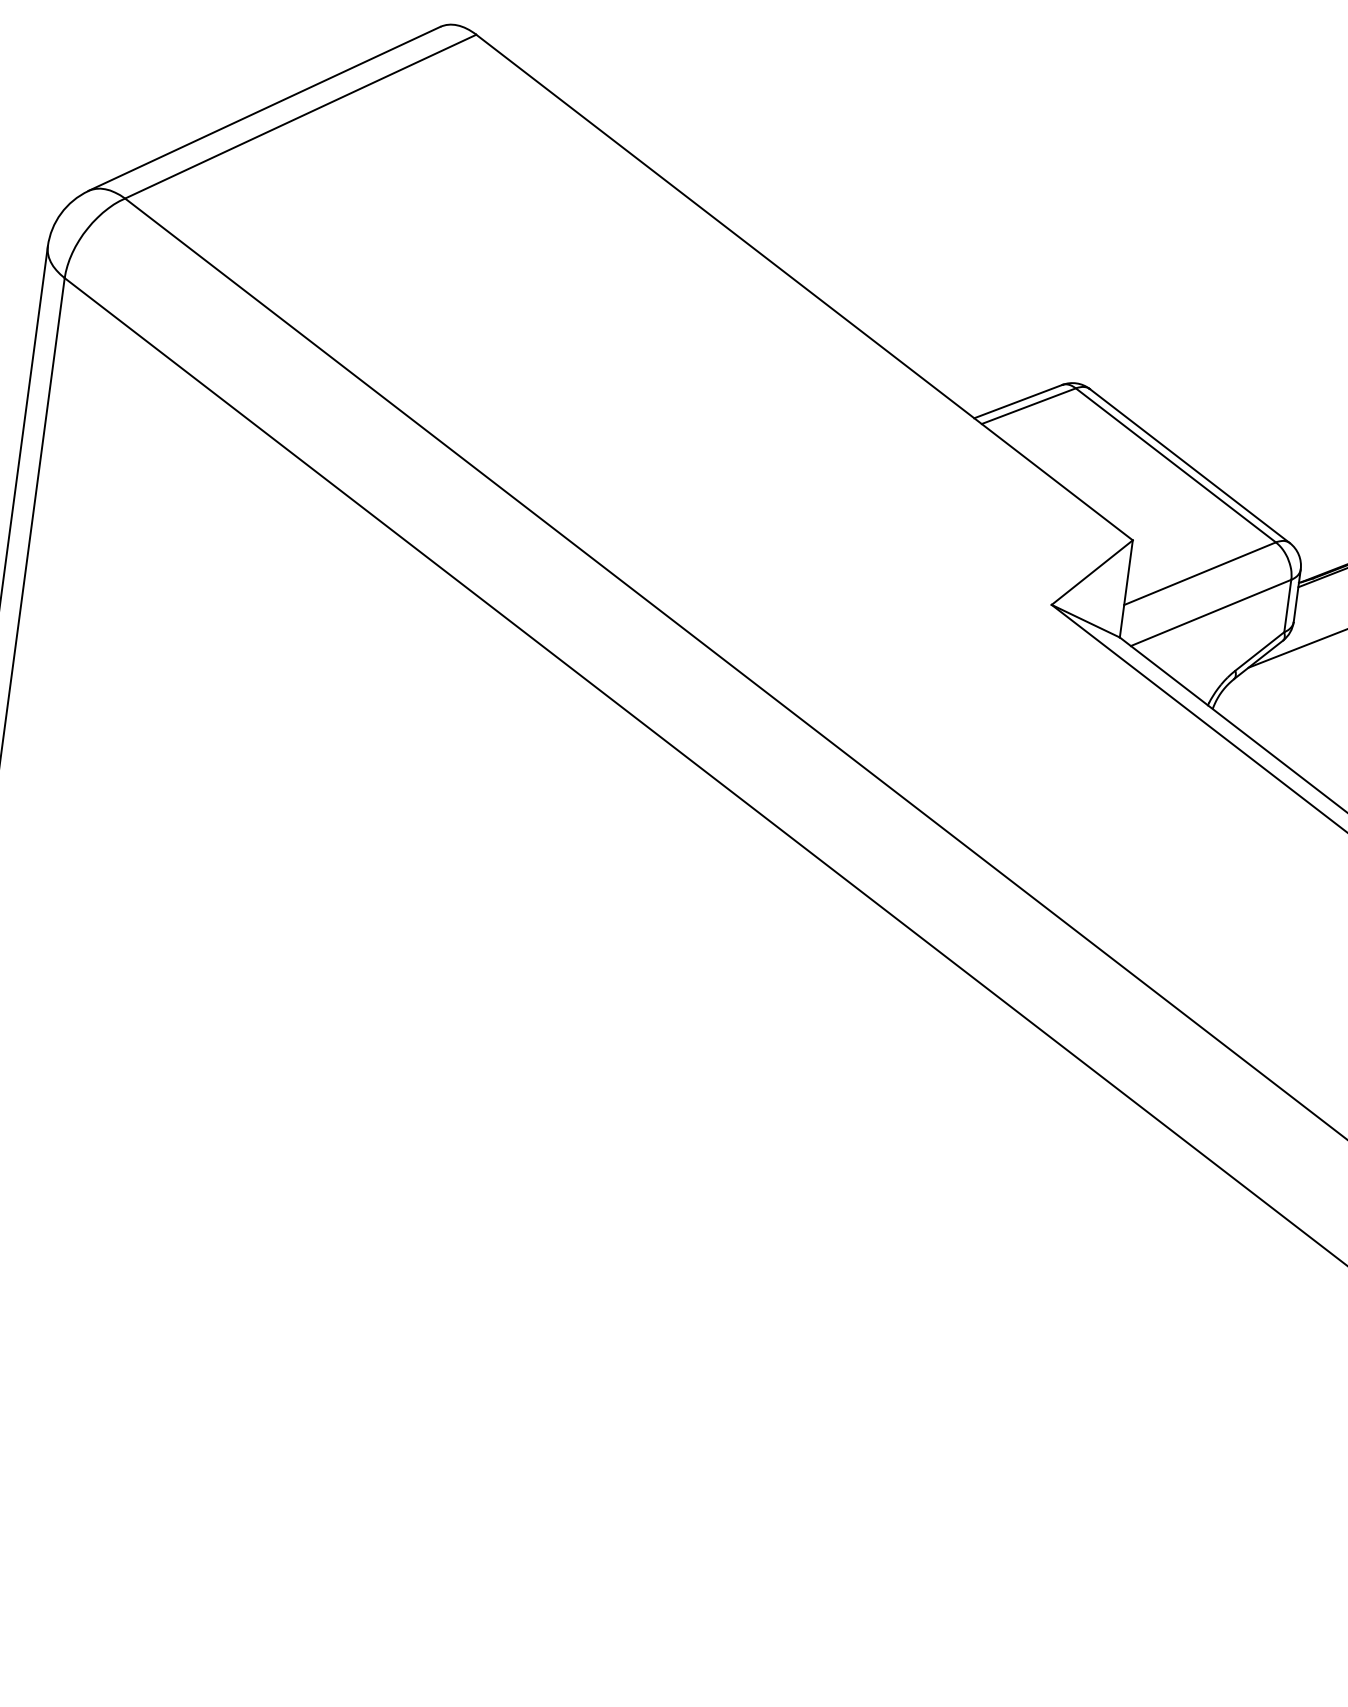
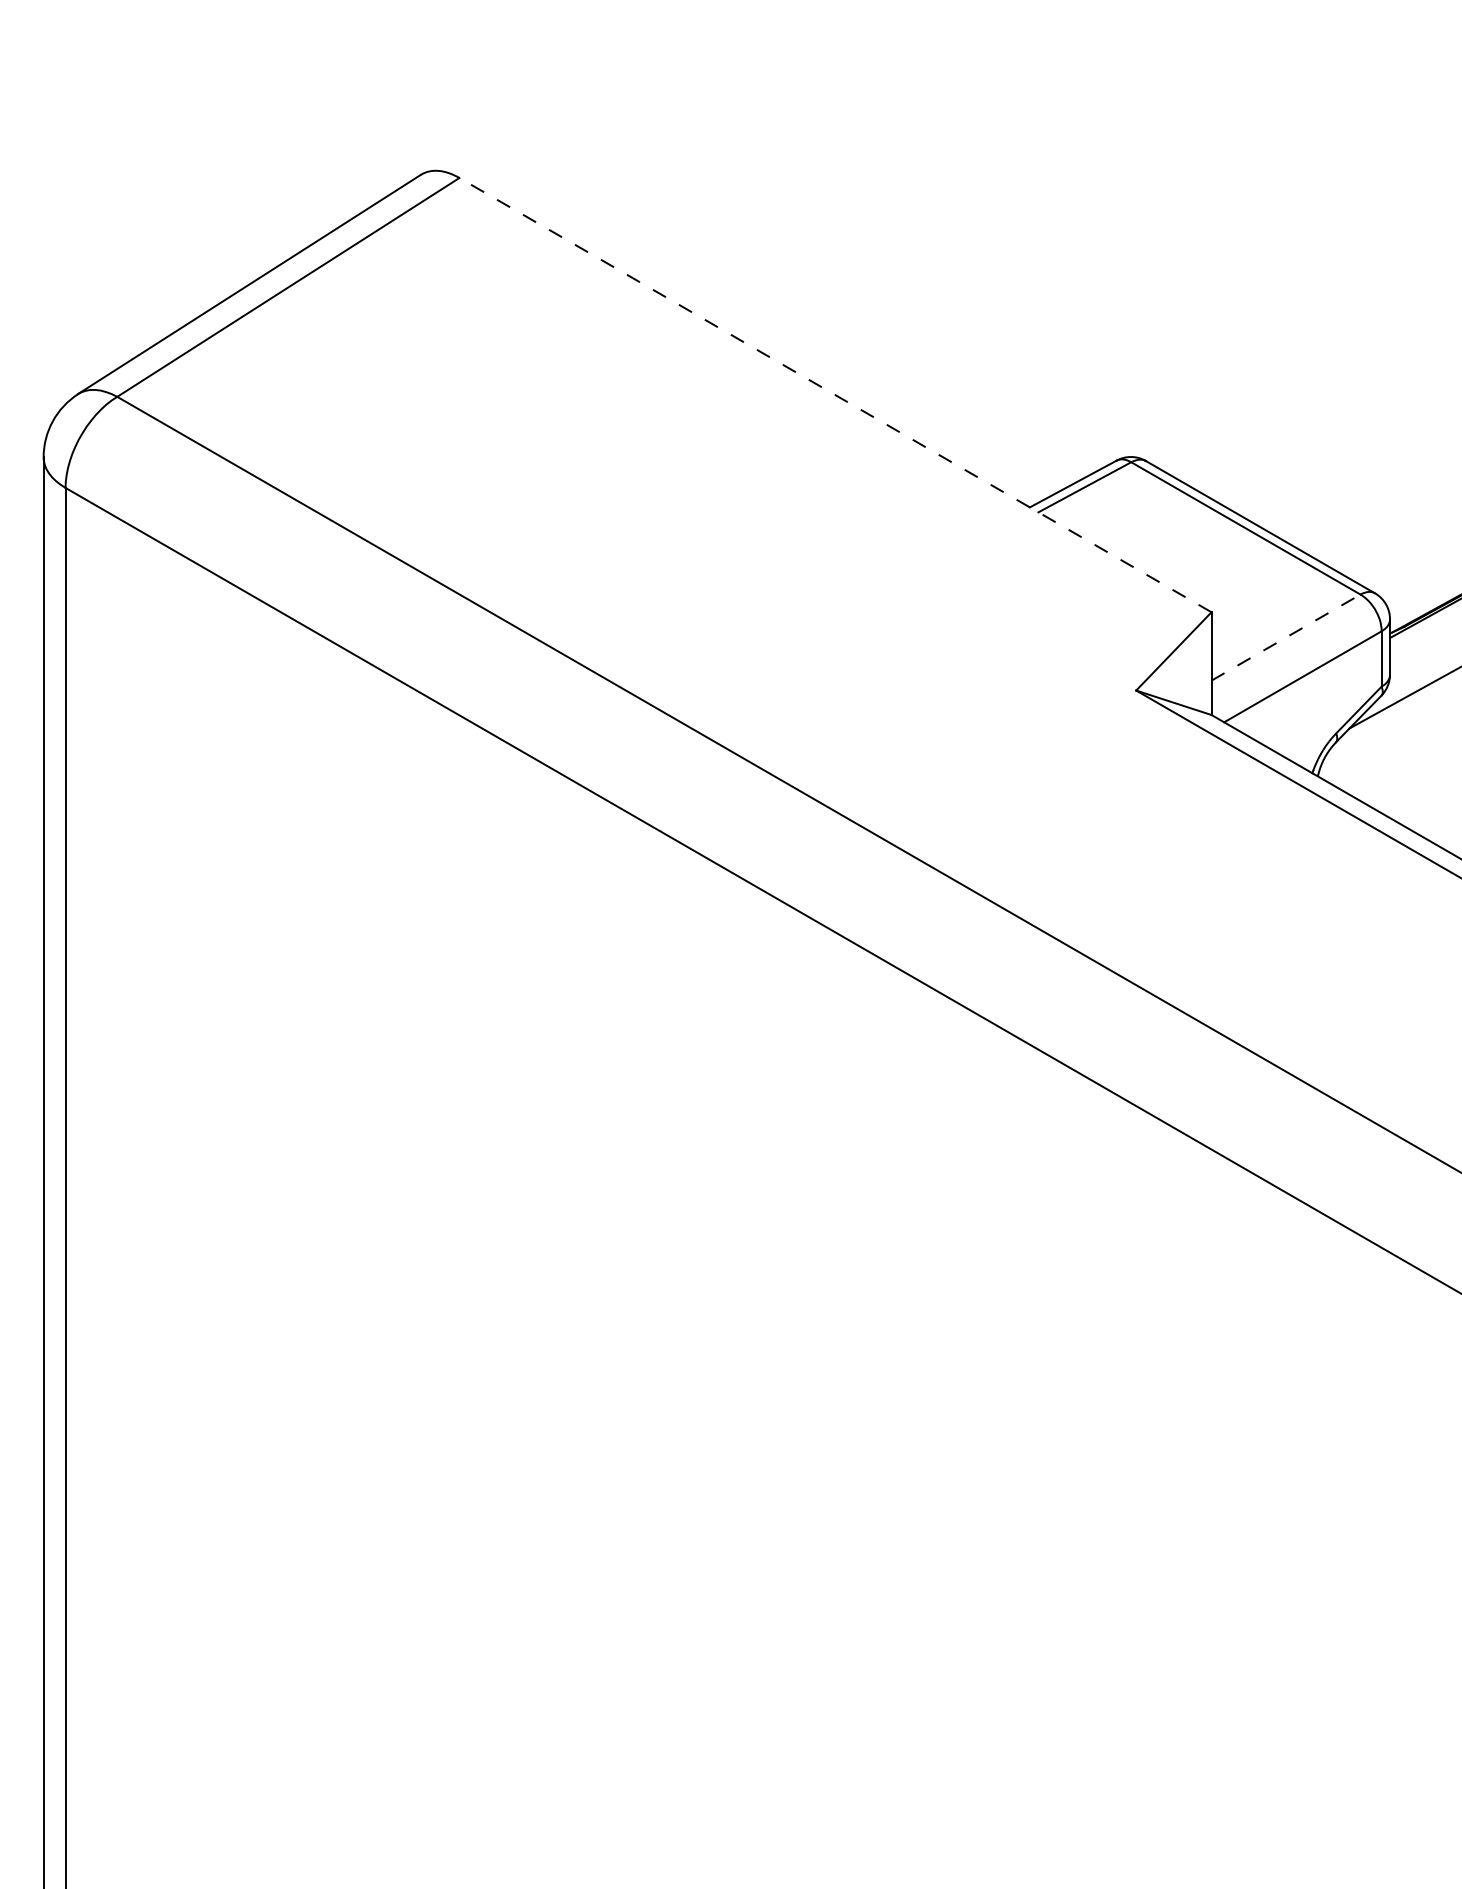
line: (804, 286) -> (835, 394), solid -> dashed
line: (1200, 573) -> (1286, 637), solid -> dashed

